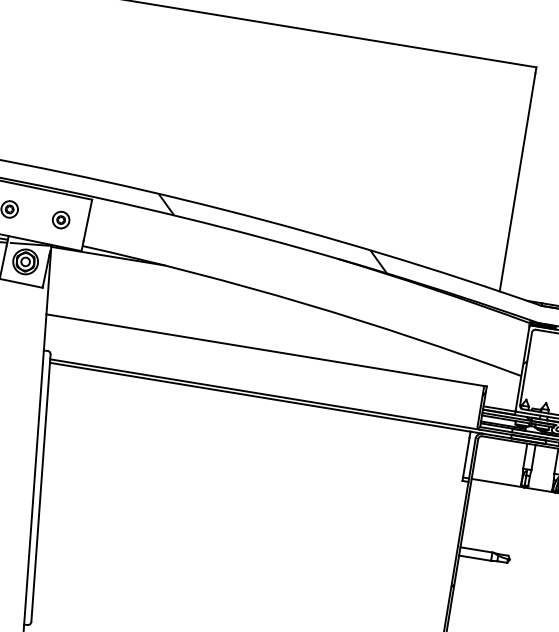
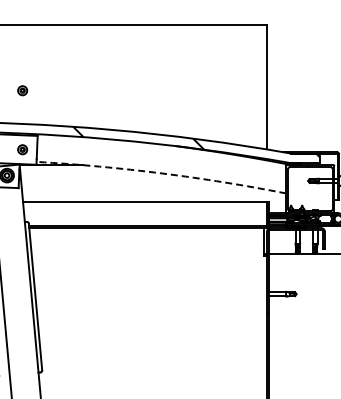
part: (78, 113) -> (22, 90), added
arc: (303, 303) -> (161, 173), solid -> dashed

